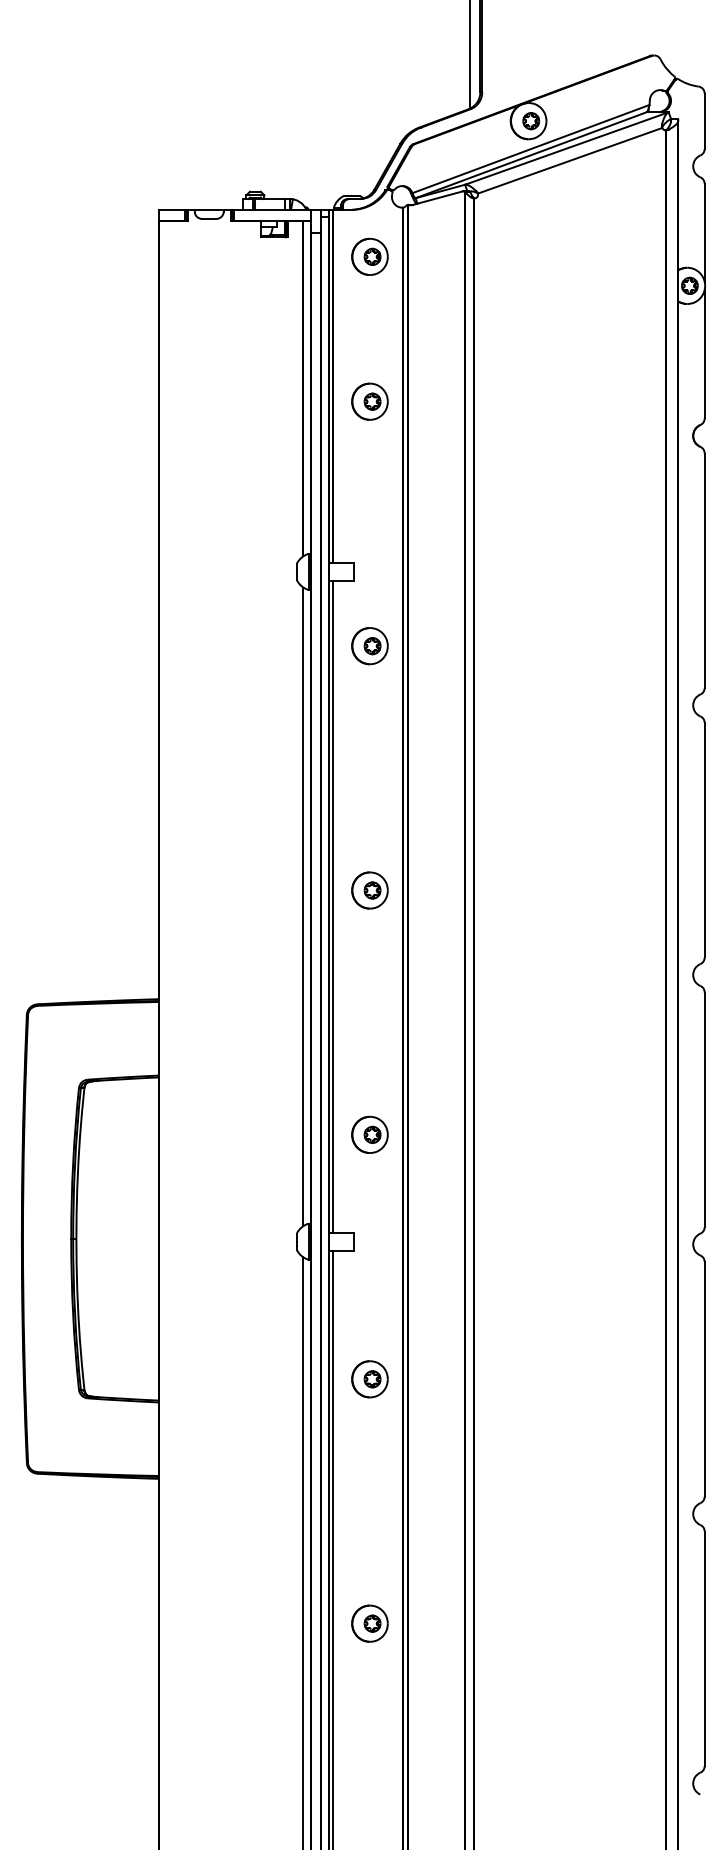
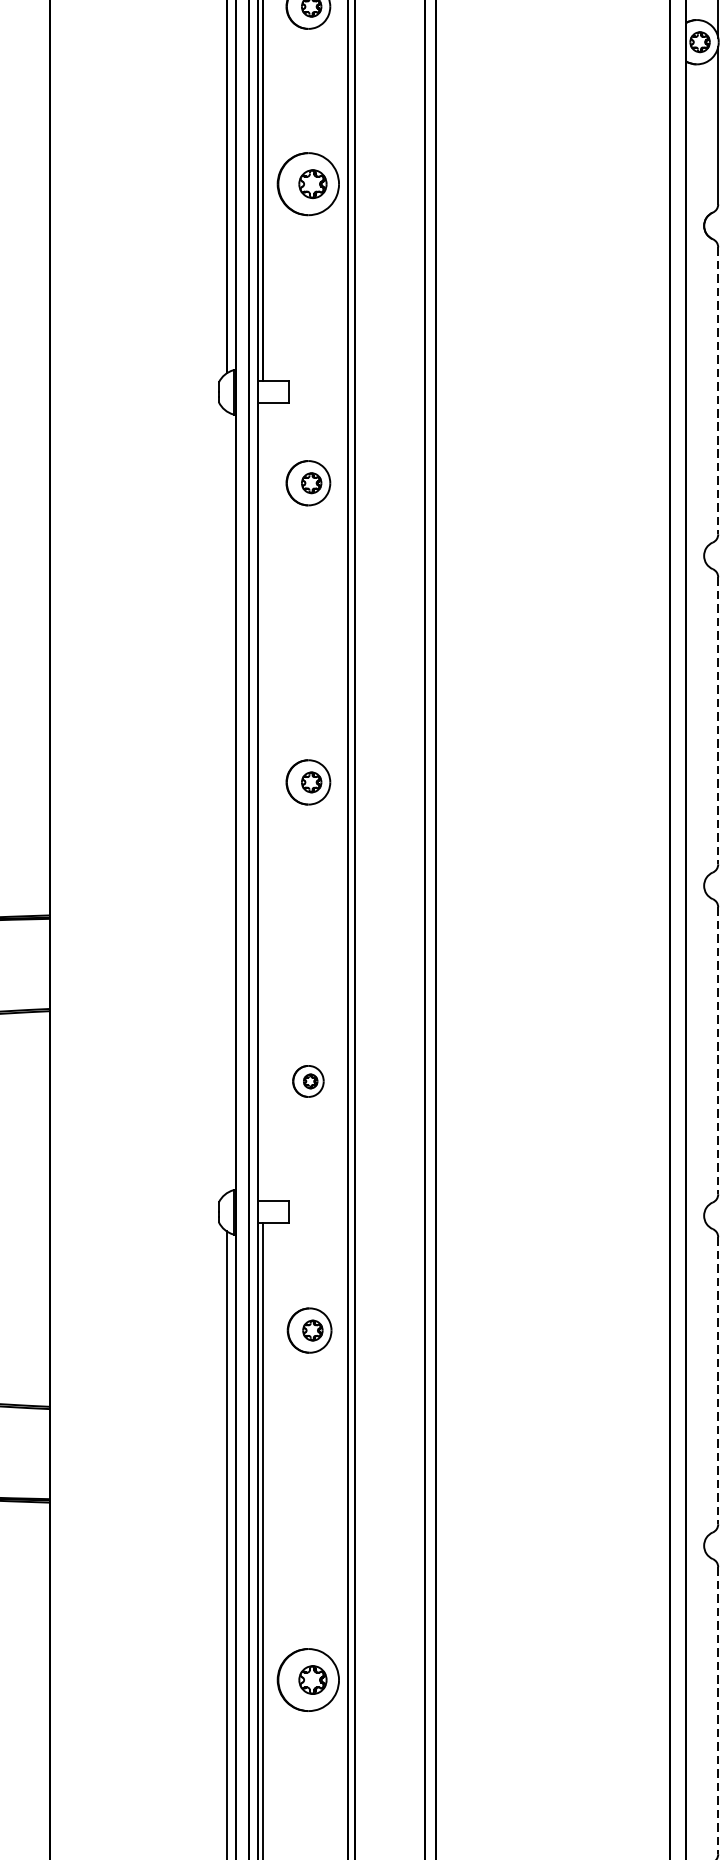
part: (369, 401) -> (307, 183), size x1.4
line: (704, 571) -> (717, 391), solid -> dashed
line: (704, 840) -> (717, 721), solid -> dashed
line: (303, 906) -> (227, 801), removed
line: (333, 906) -> (263, 801), removed
line: (704, 1110) -> (717, 1051), solid -> dashed
part: (369, 1134) -> (307, 1081), size x0.7
part: (369, 1379) -> (309, 1330), moved
line: (704, 1379) -> (717, 1381), solid -> dashed
part: (369, 1623) -> (307, 1679), size x1.4
line: (704, 1649) -> (717, 1711), solid -> dashed

